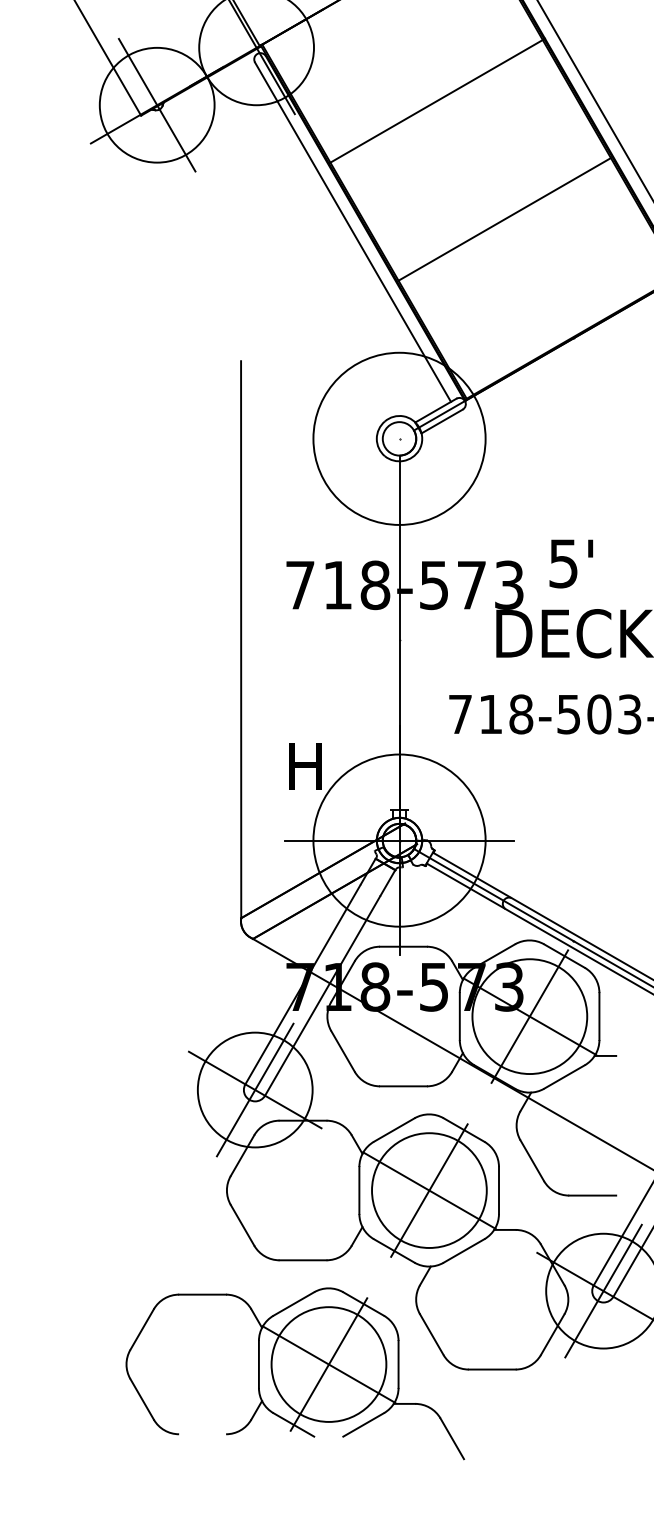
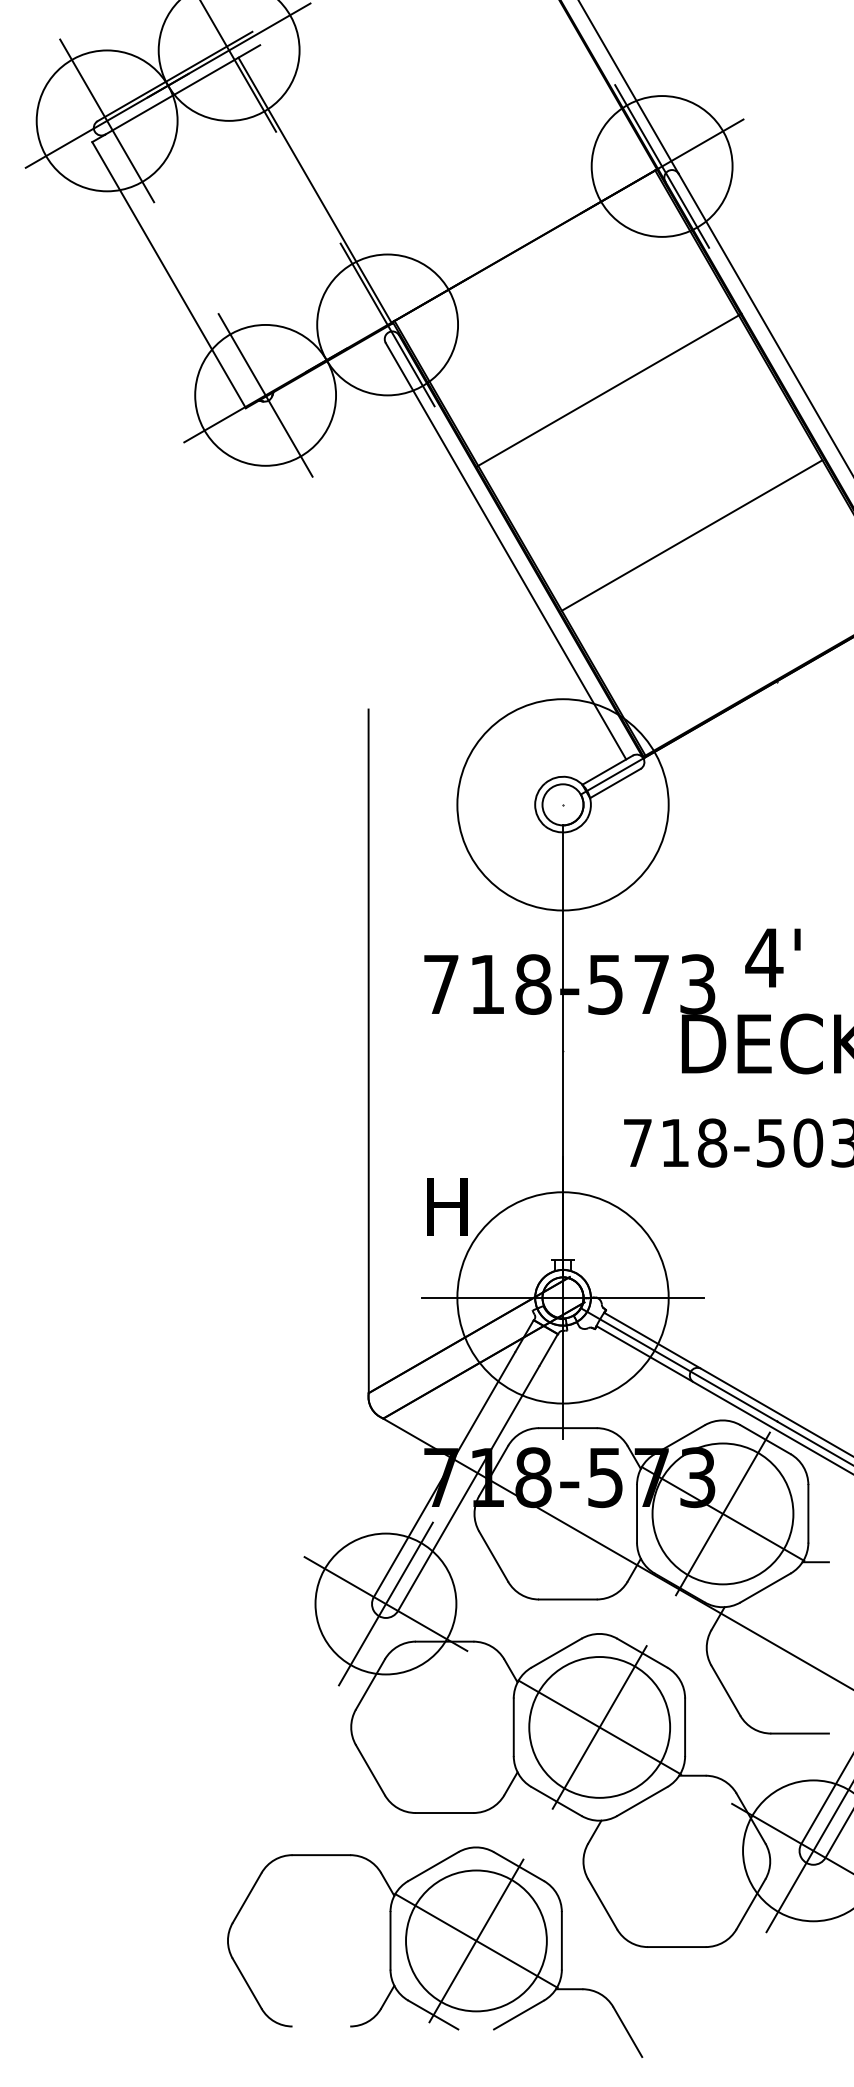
text: (563, 564) -> (764, 958), 5' -> 4'

